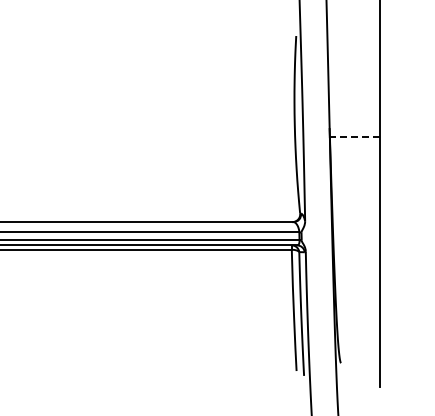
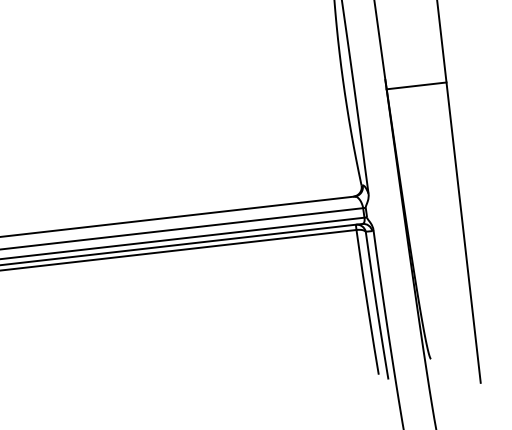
line: (354, 136) -> (416, 85), dashed -> solid

